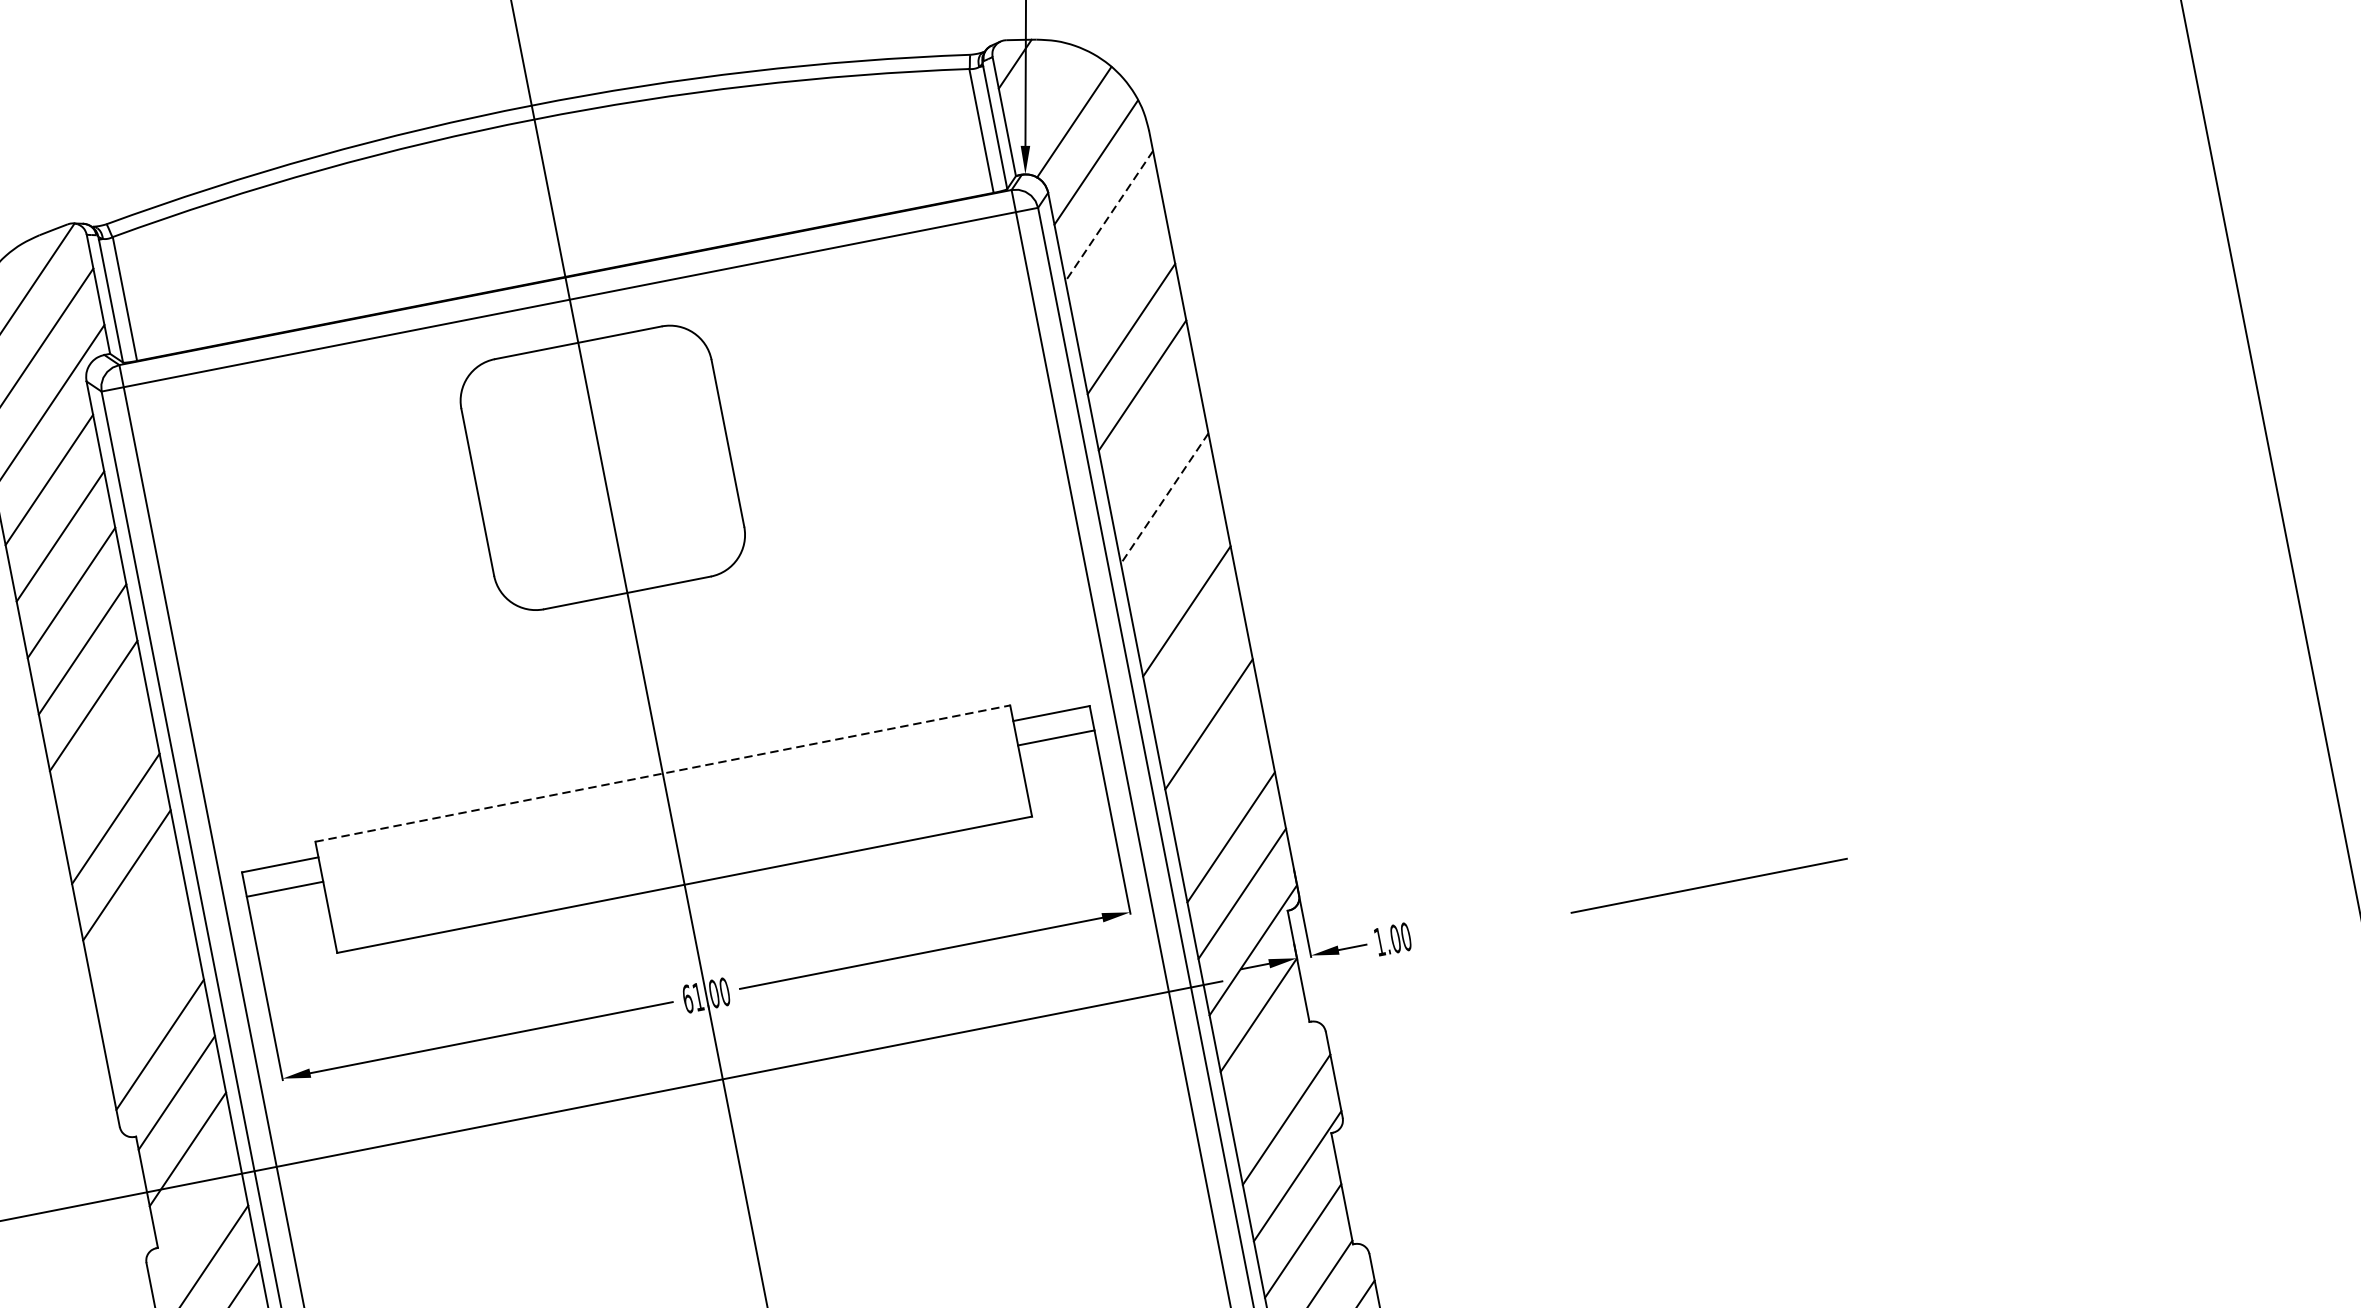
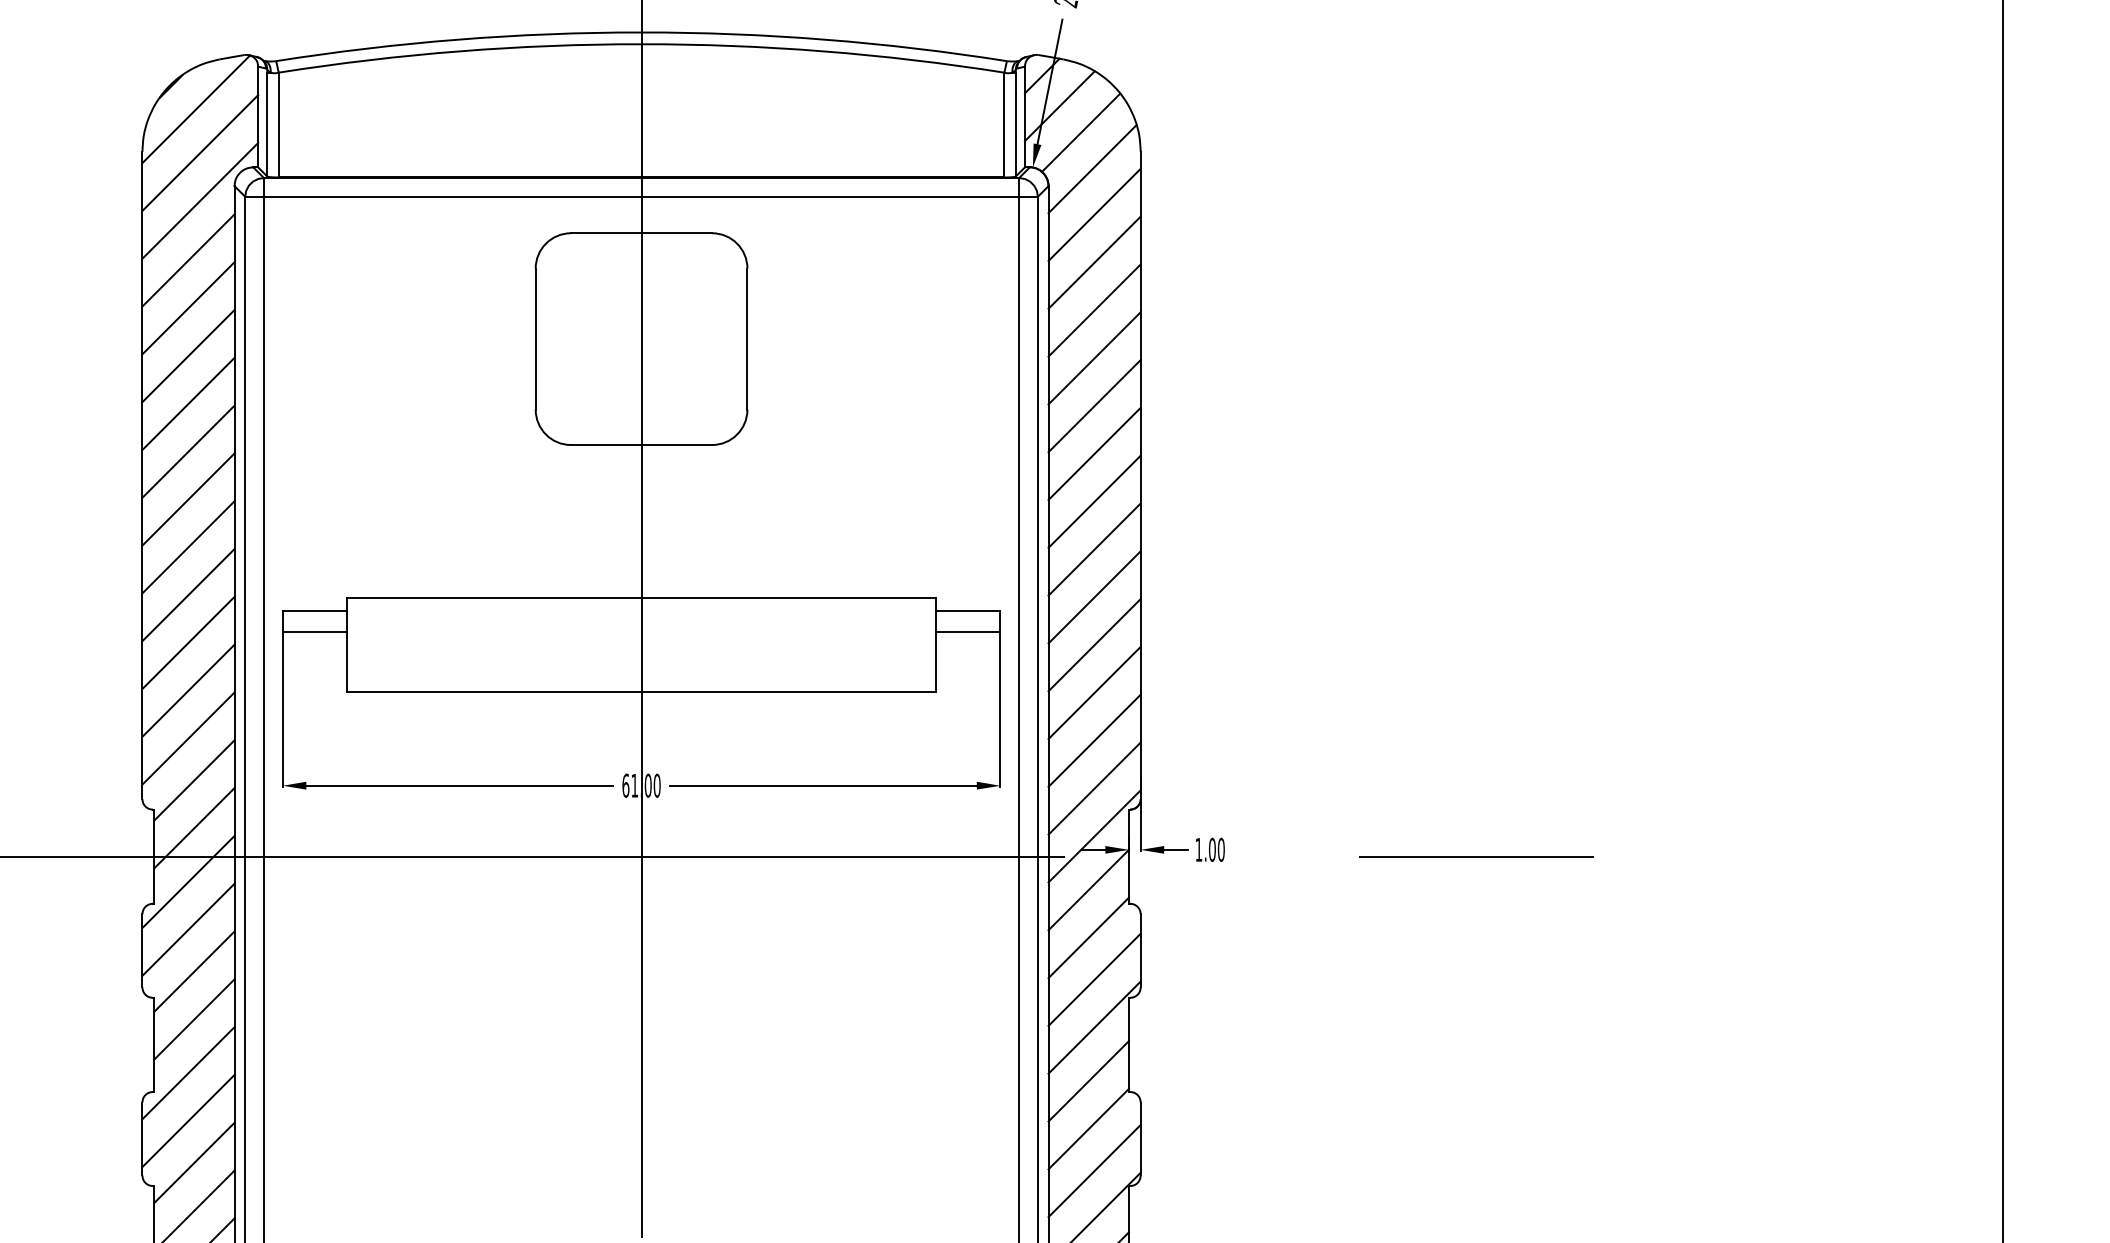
line: (1042, 96) -> (1059, 106), added
line: (1109, 216) -> (1094, 215), dashed -> solid
line: (1120, 272) -> (1094, 262), added
line: (1153, 442) -> (1094, 406), added
line: (1164, 499) -> (1094, 454), dashed -> solid
line: (1175, 554) -> (1094, 501), added
line: (1197, 668) -> (1094, 597), added
line: (104, 762) -> (188, 499), added
line: (663, 772) -> (642, 597), dashed -> solid
line: (1219, 780) -> (1094, 692), added
line: (137, 931) -> (188, 642), added
line: (149, 987) -> (188, 690), added
line: (1269, 1071) -> (1088, 937), added
line: (193, 1213) -> (188, 881), added

